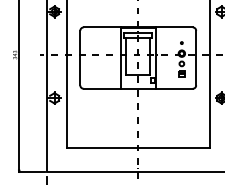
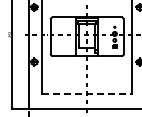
line: (138, 147) -> (87, 93), solid -> dashed

